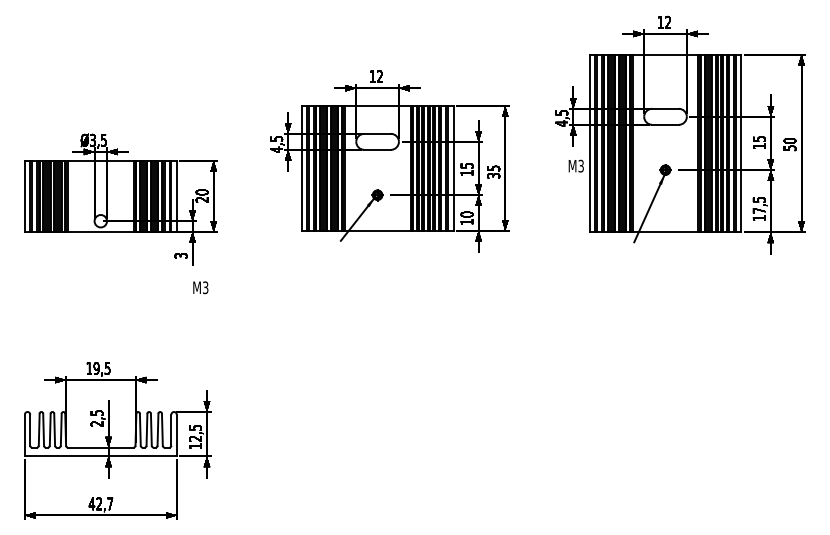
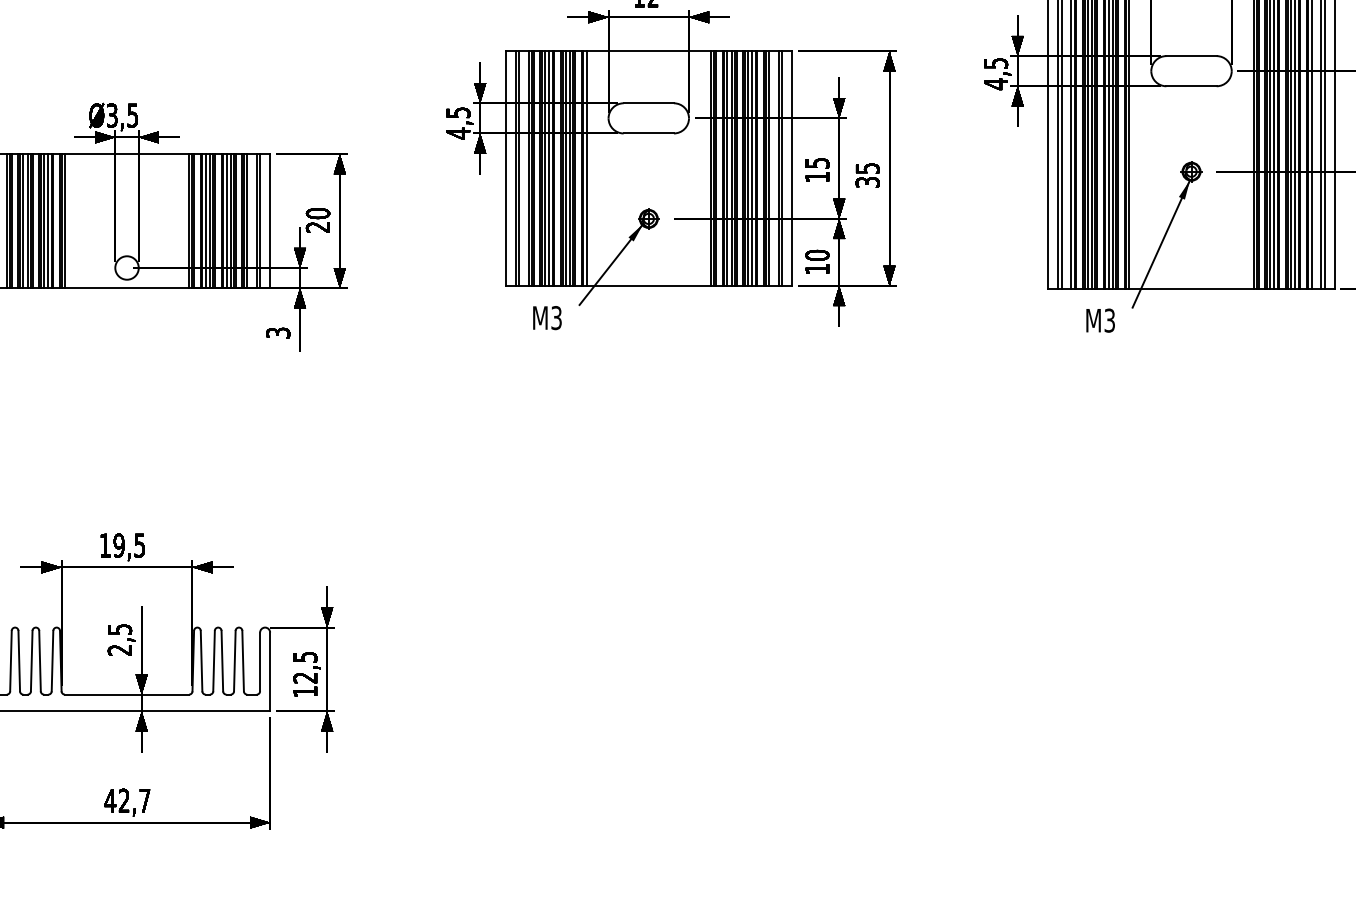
text: (575, 165) -> (1099, 319), moved
text: (200, 287) -> (546, 317), moved

